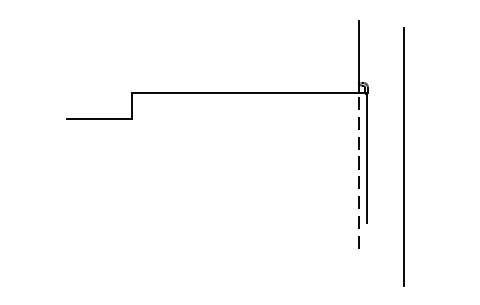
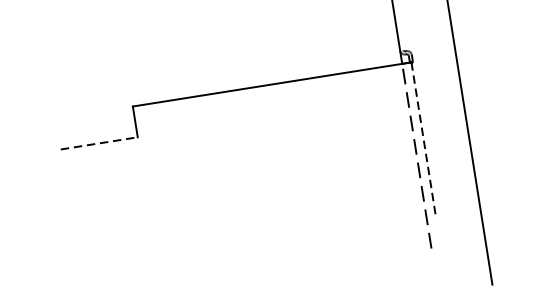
line: (99, 119) -> (99, 143), solid -> dashed
line: (366, 157) -> (423, 138), solid -> dashed

